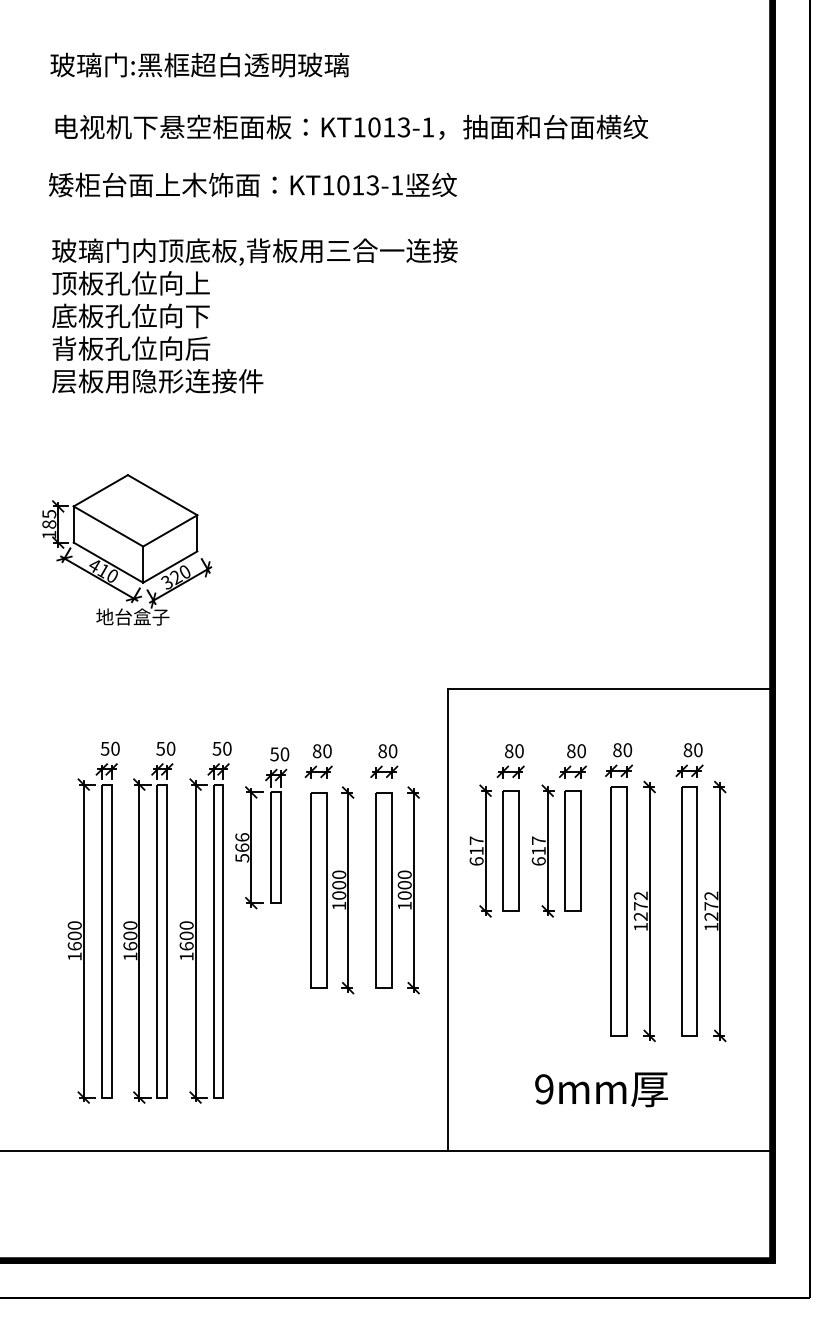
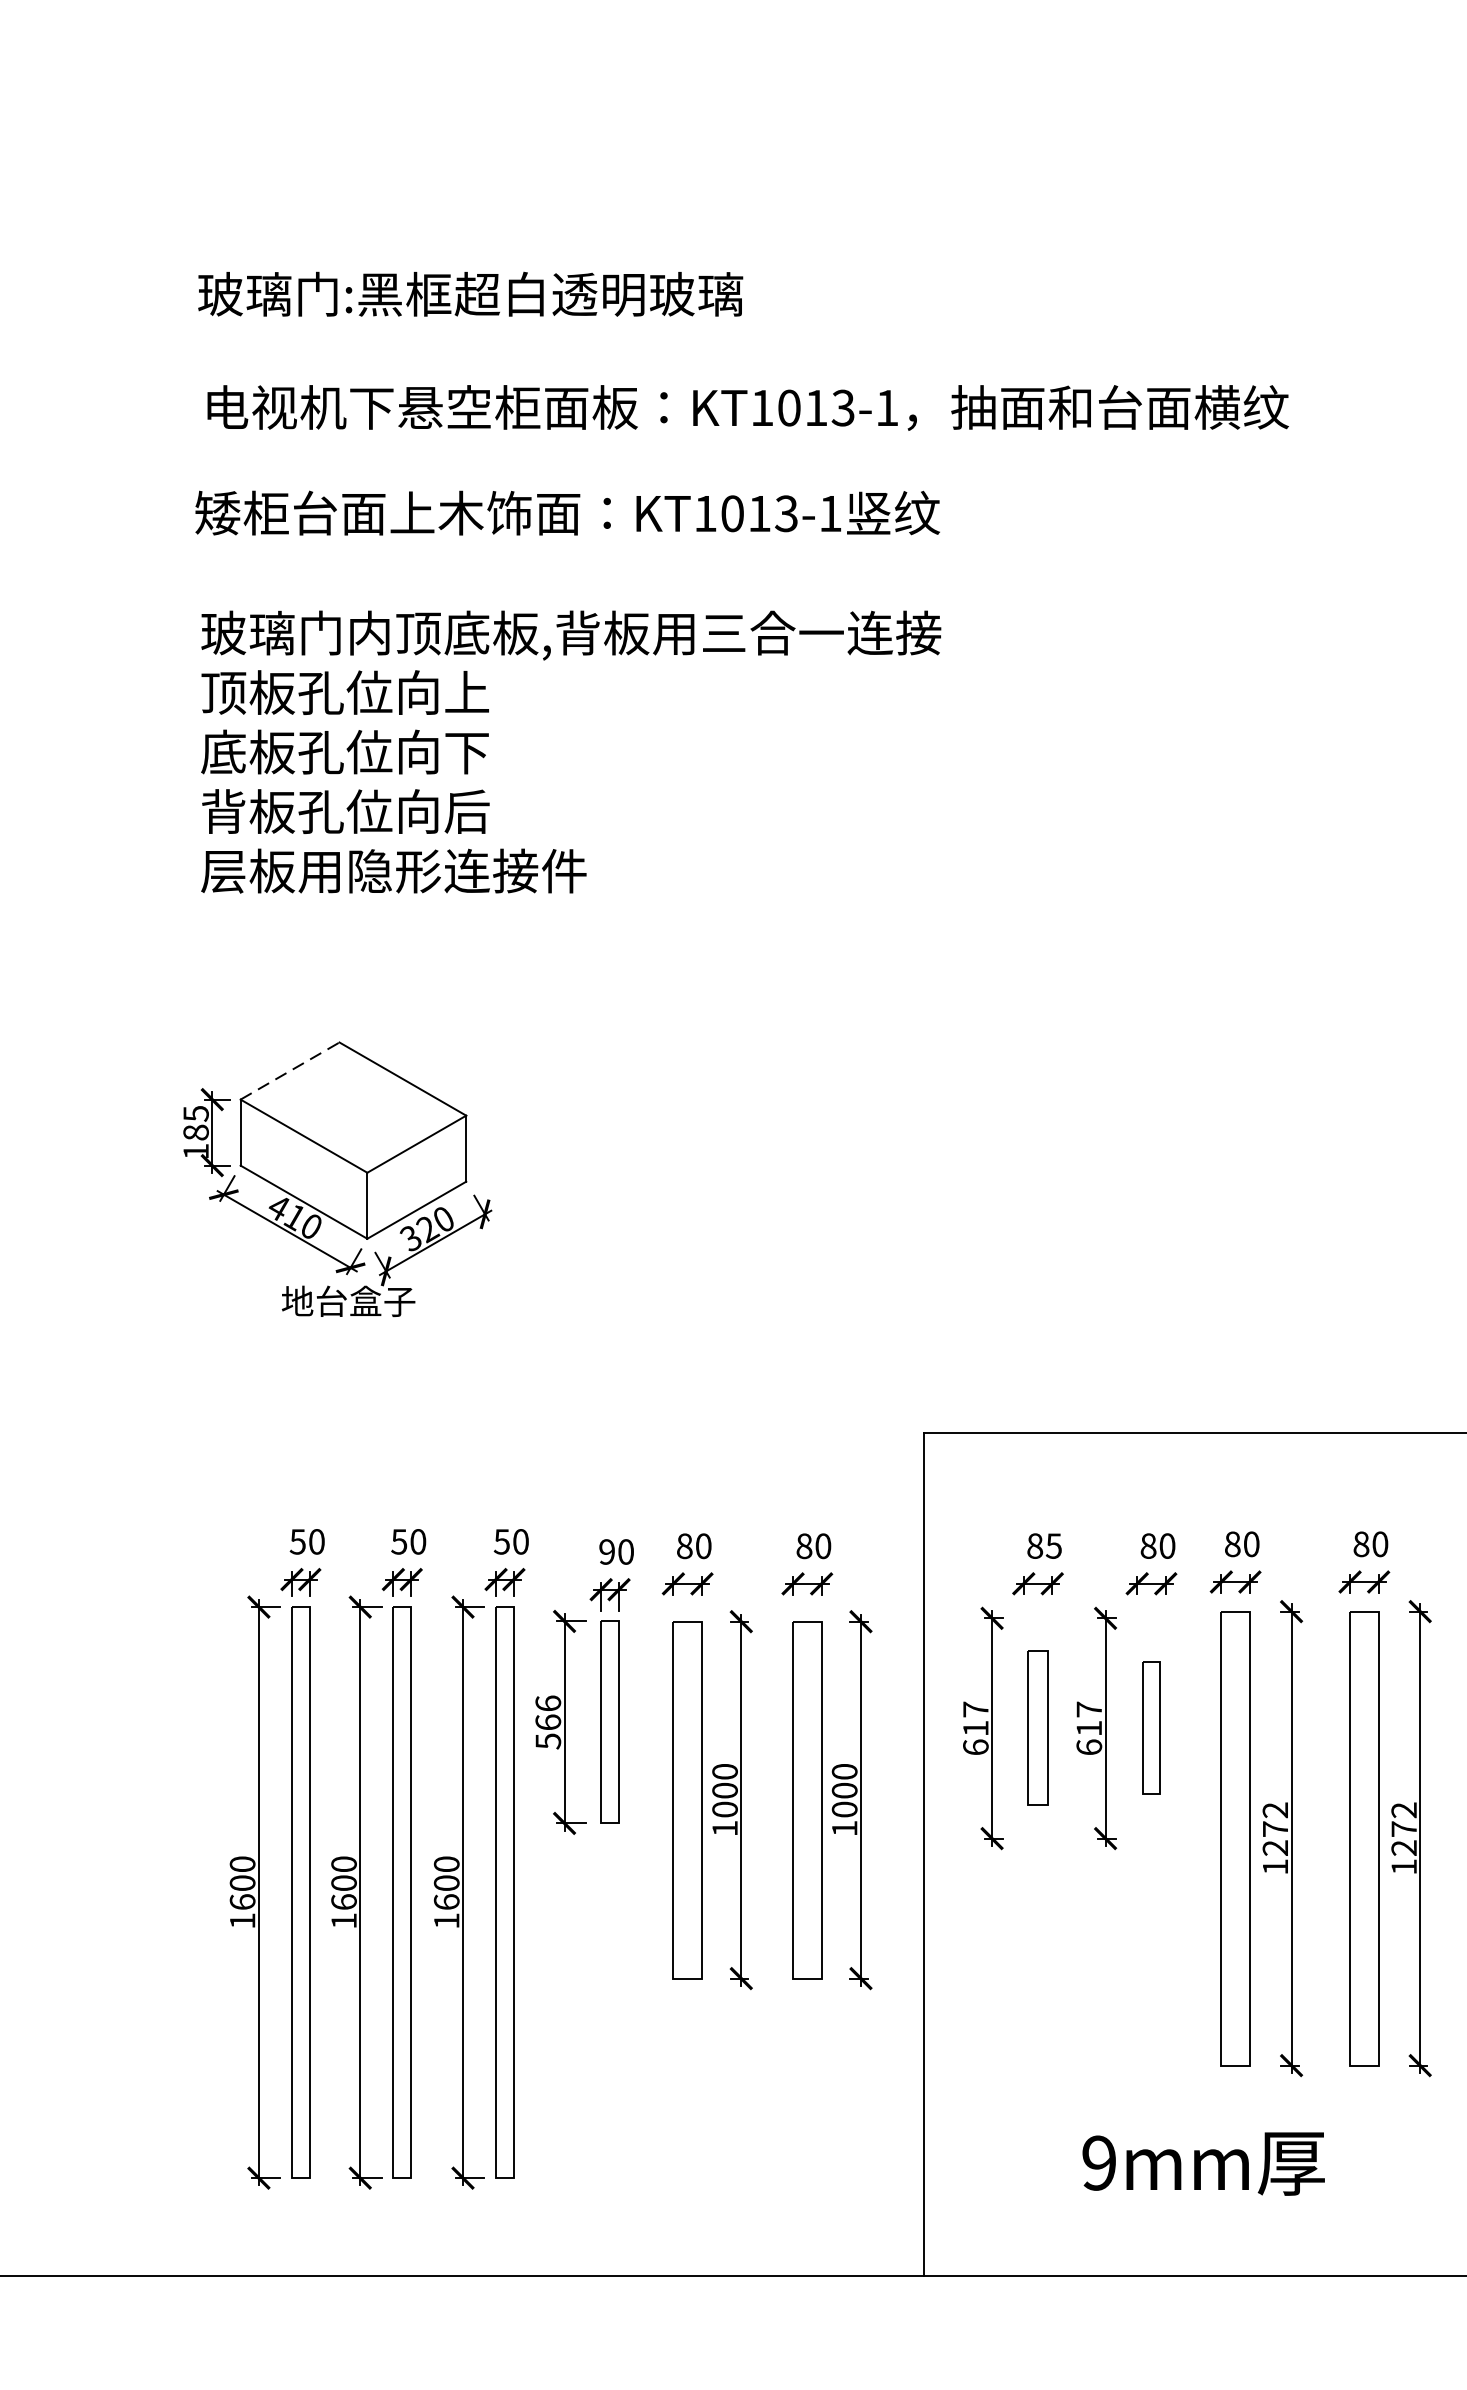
line: (101, 490) -> (291, 1070), solid -> dashed
text: (519, 751) -> (1054, 1546), 80 -> 85
text: (274, 754) -> (606, 1552), 50 -> 90
part: (510, 850) -> (1037, 1727), size x0.7
part: (572, 850) -> (1150, 1727), size x0.6

